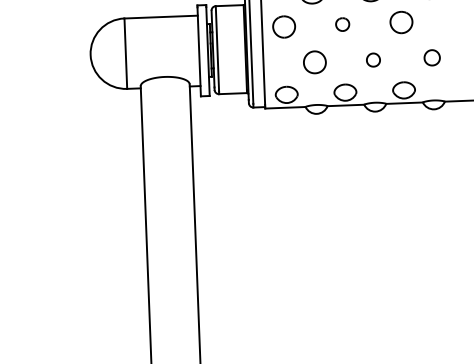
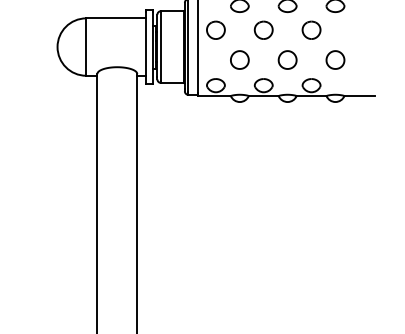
part: (342, 23) -> (263, 29), size x1.67
part: (432, 57) -> (335, 59), size x1.43
part: (373, 59) -> (287, 59), size x1.67

